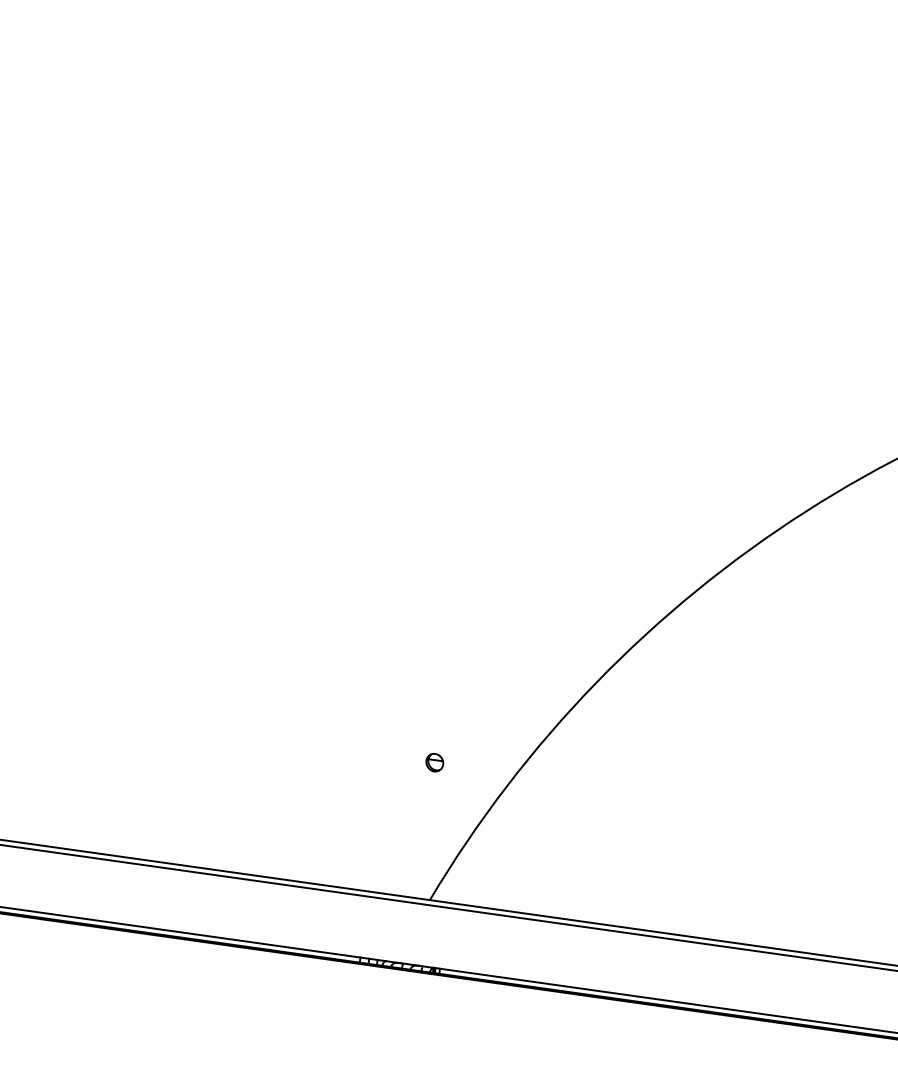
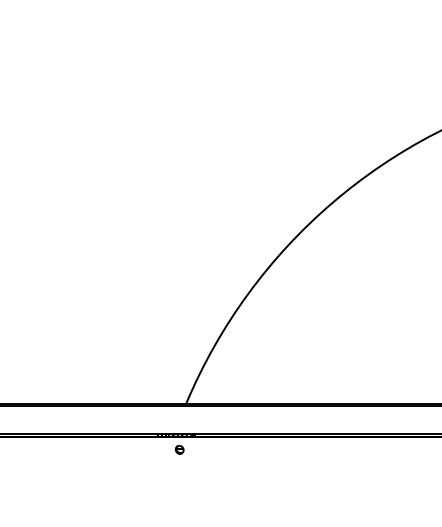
part: (434, 761) -> (179, 449), moved

